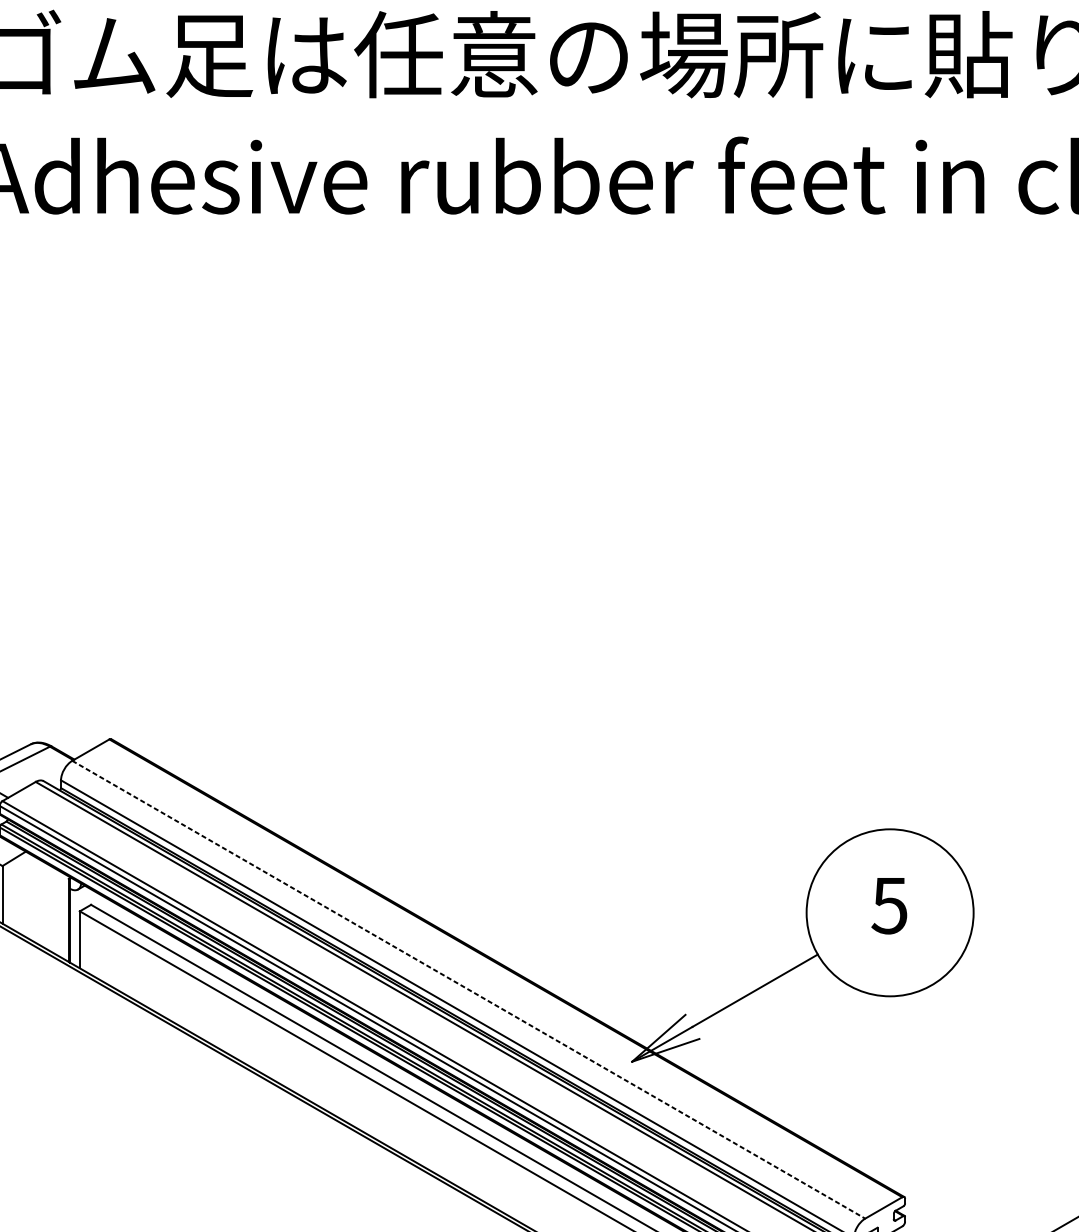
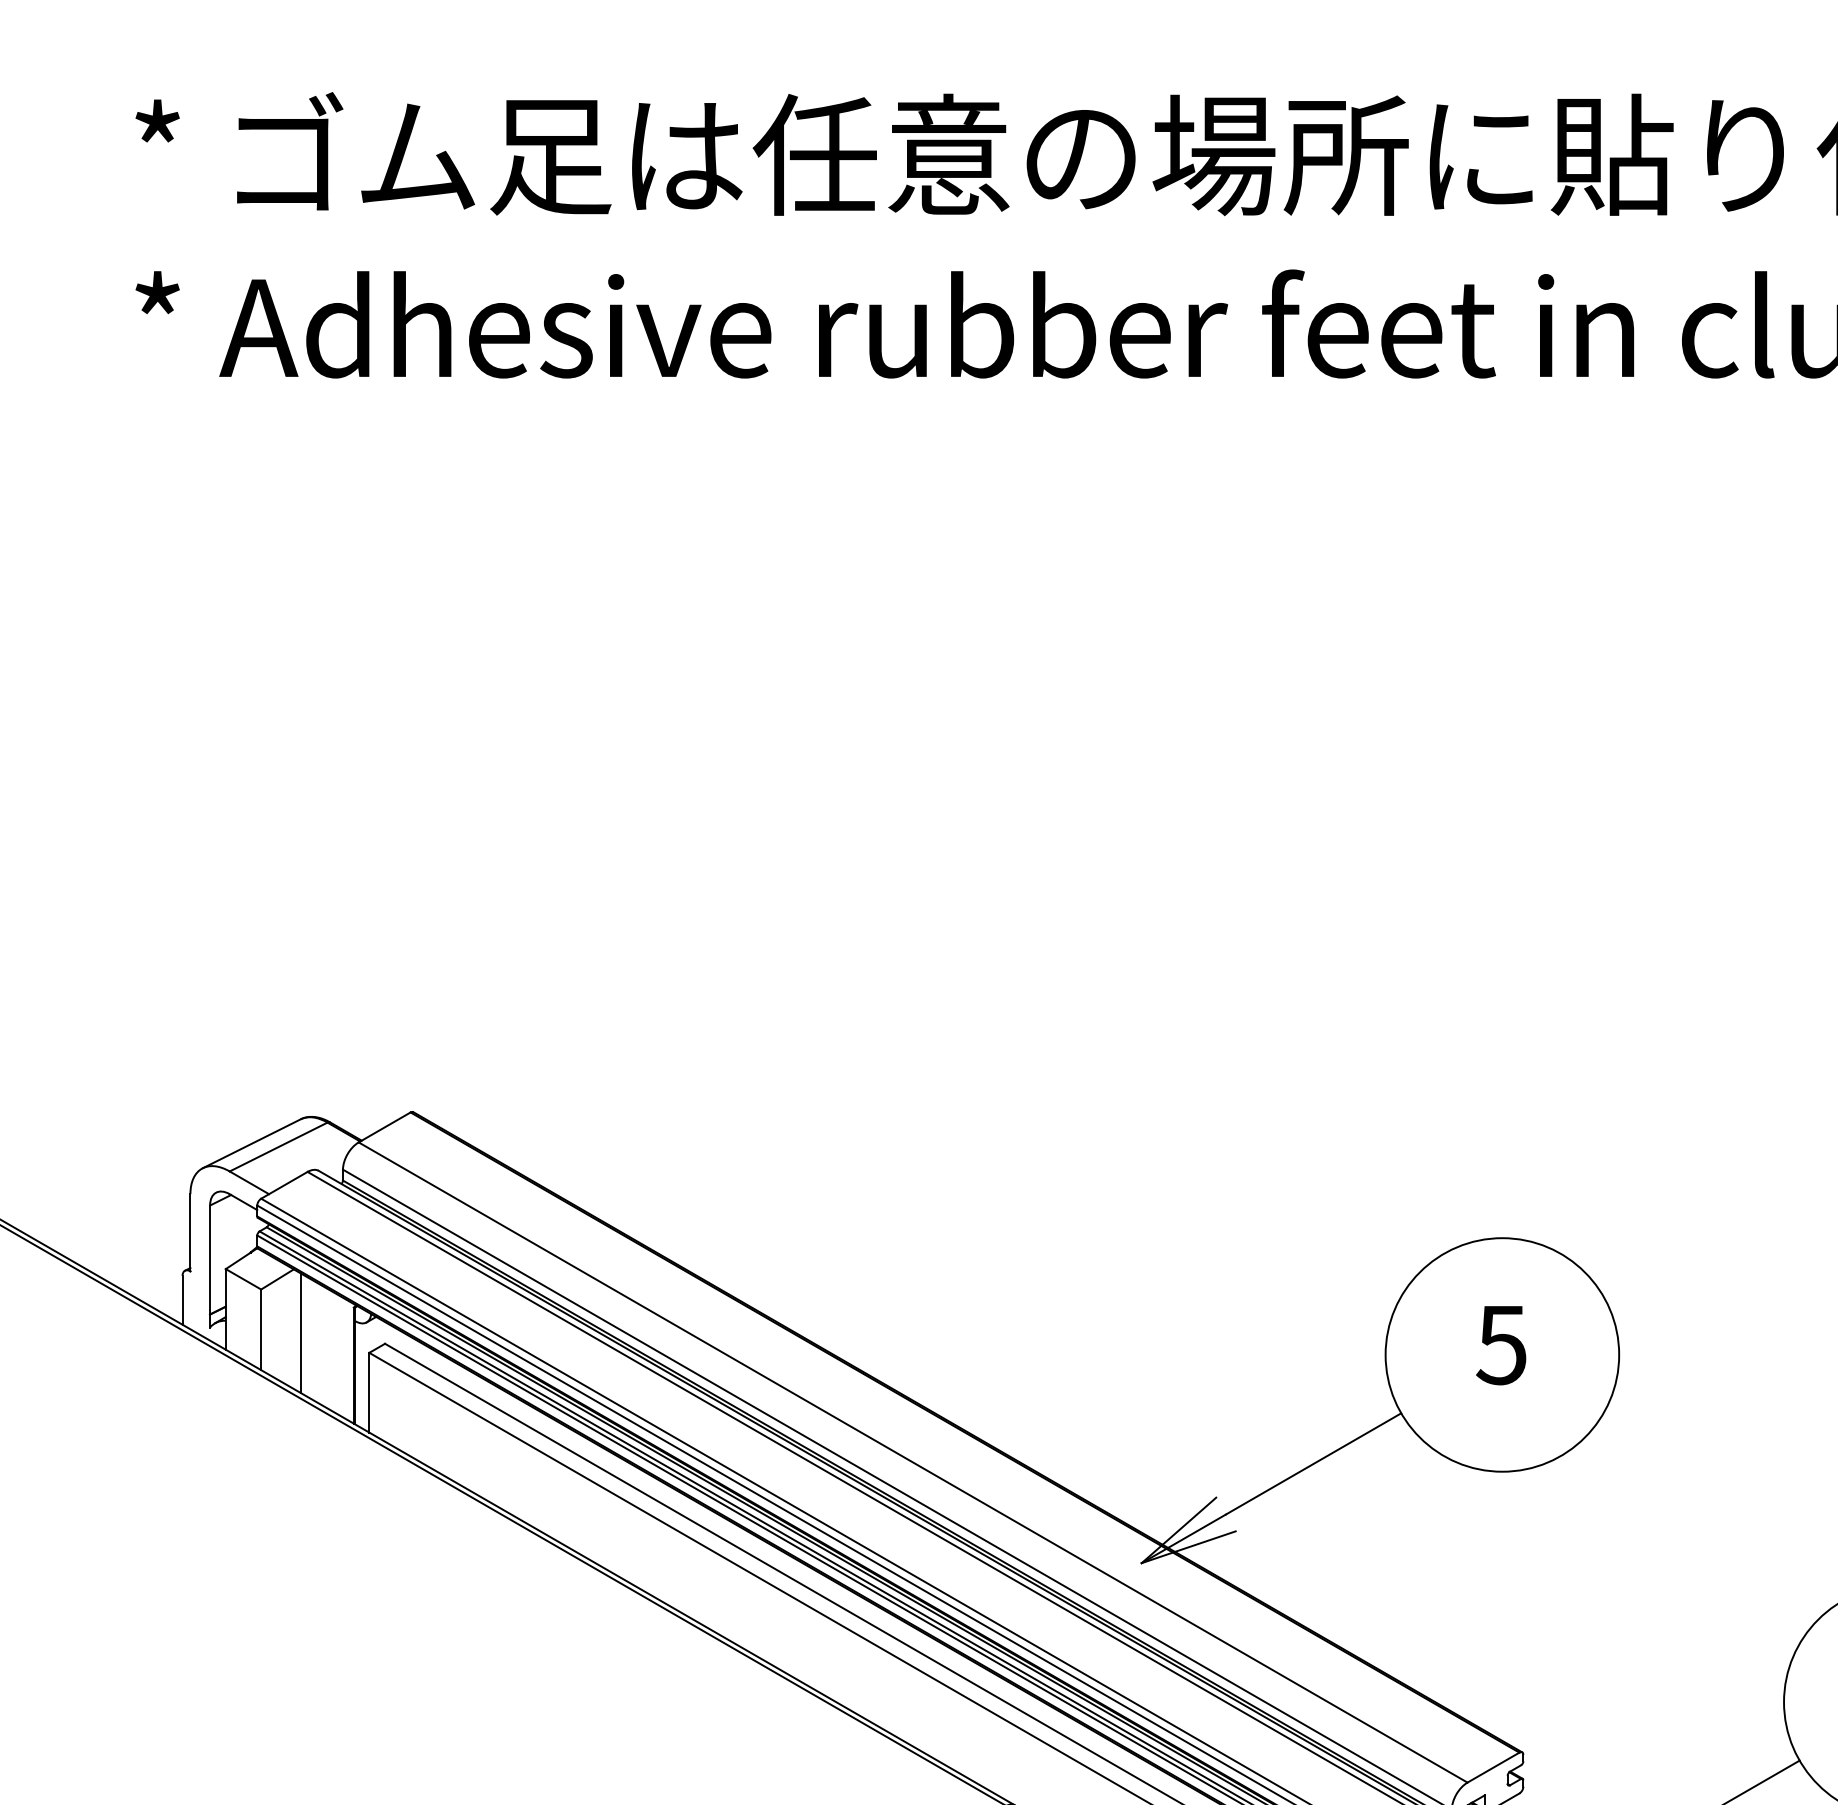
line: (30, 896) -> (300, 1332), added
line: (469, 989) -> (913, 1462), dashed -> solid

